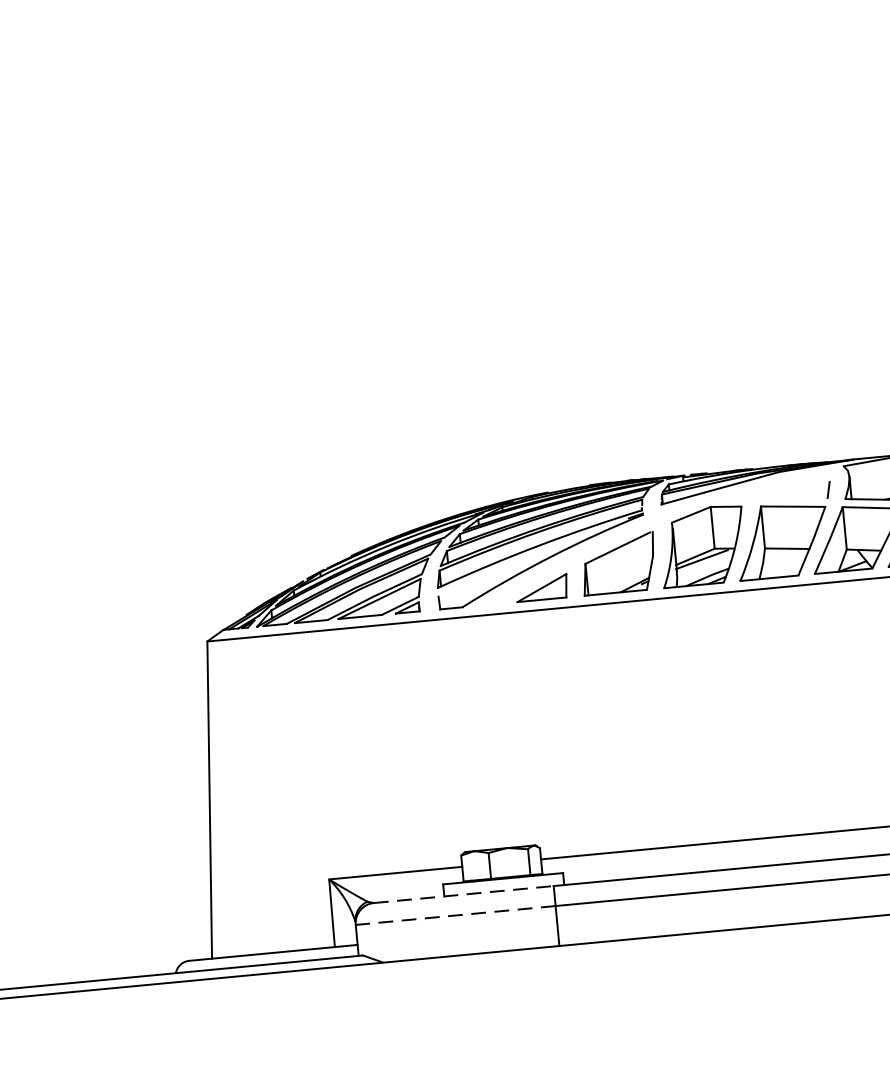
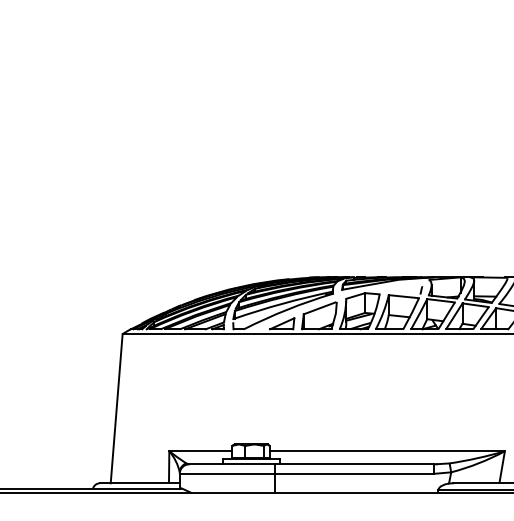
line: (462, 894) -> (231, 464), dashed -> solid
line: (454, 914) -> (226, 473), dashed -> solid

